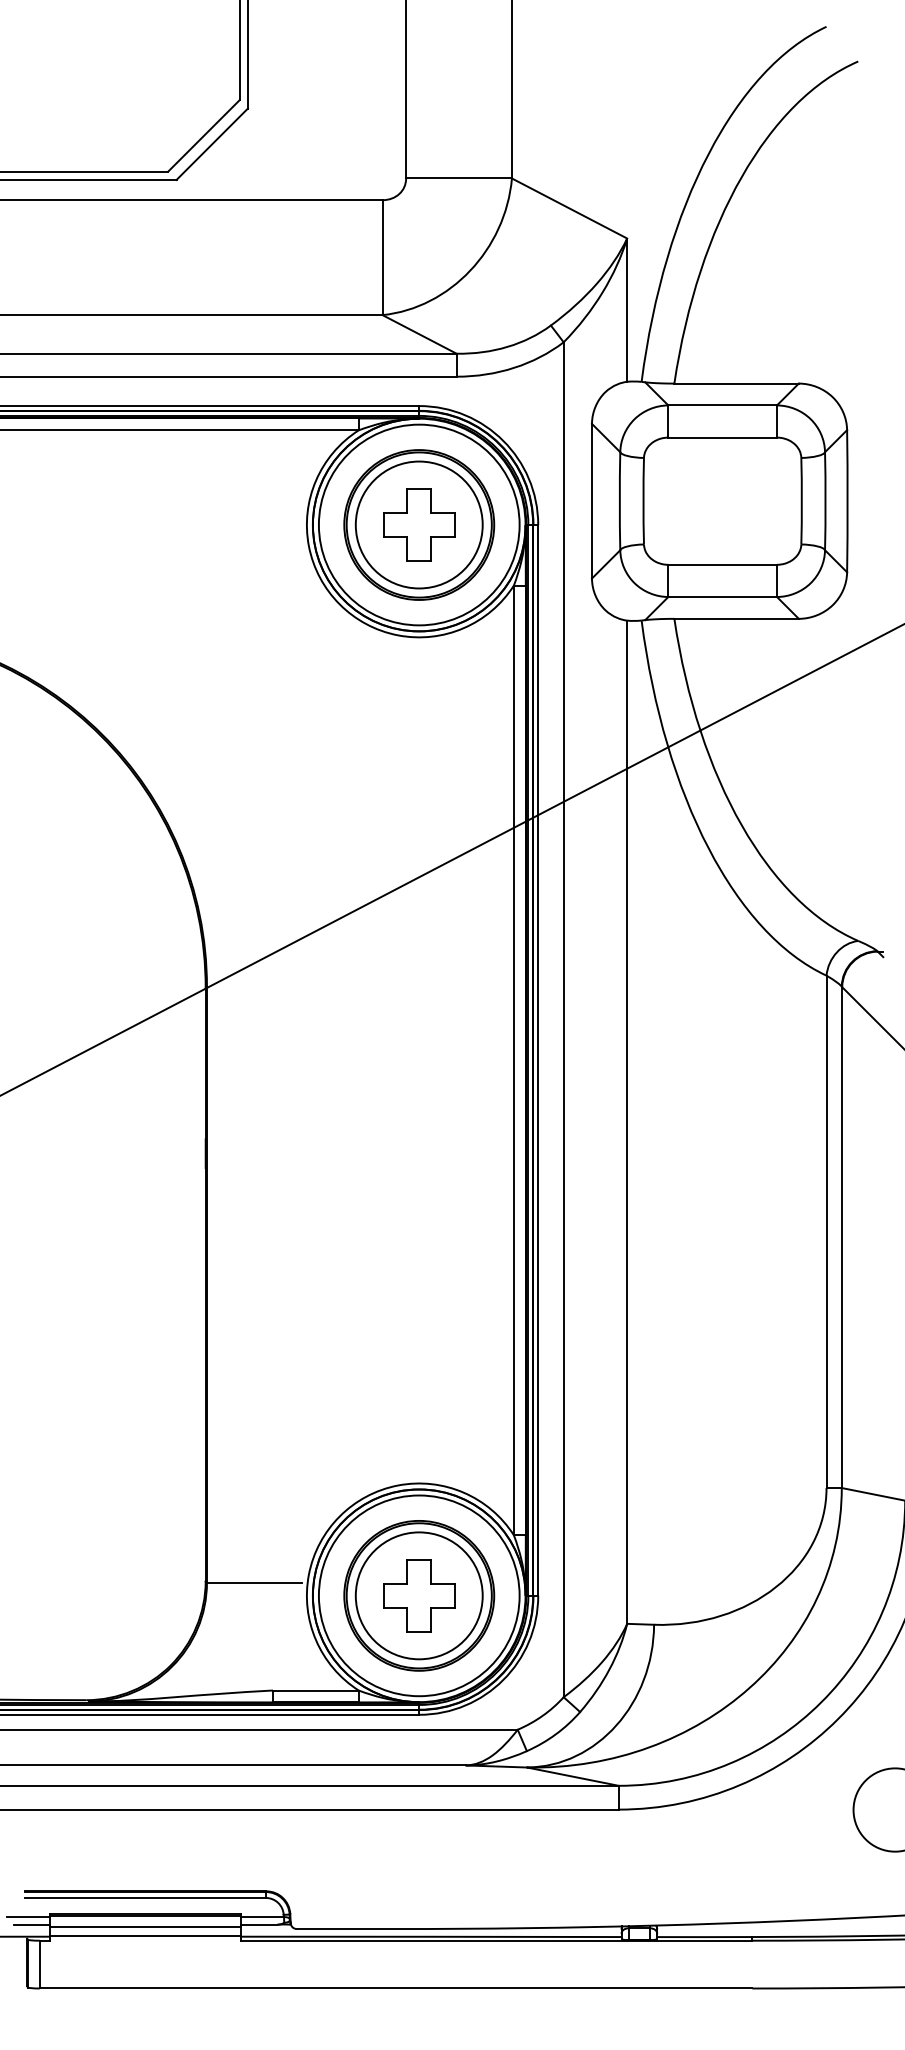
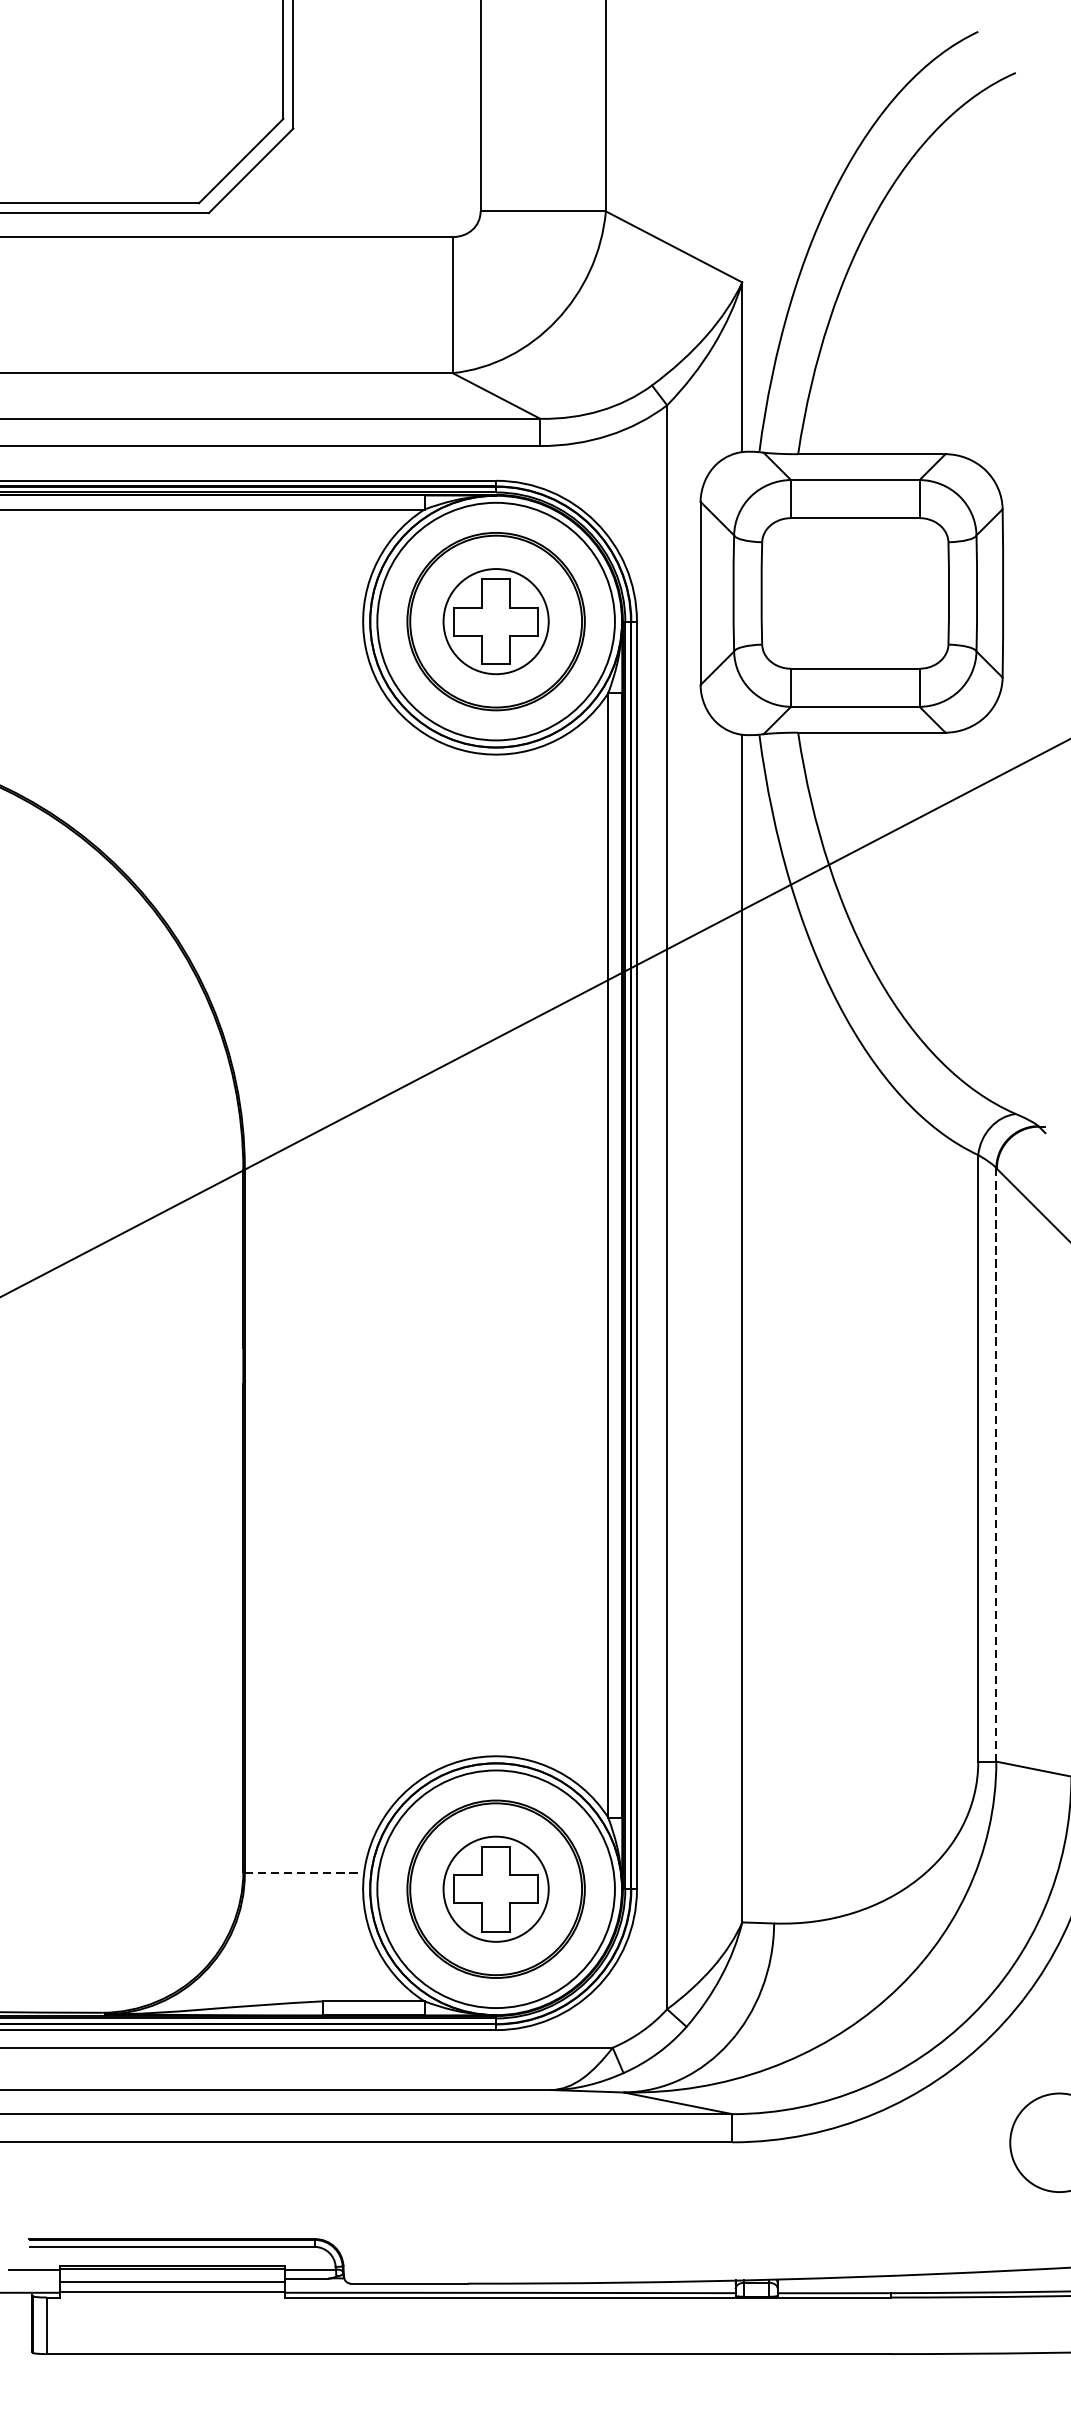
circle: (418, 524) -> (495, 621), size x0.7
line: (841, 1237) -> (995, 1465), solid -> dashed
line: (254, 1582) -> (301, 1873), solid -> dashed
circle: (418, 1595) -> (495, 1888), size x0.7
line: (31, 1924) -> (37, 2278), removed

